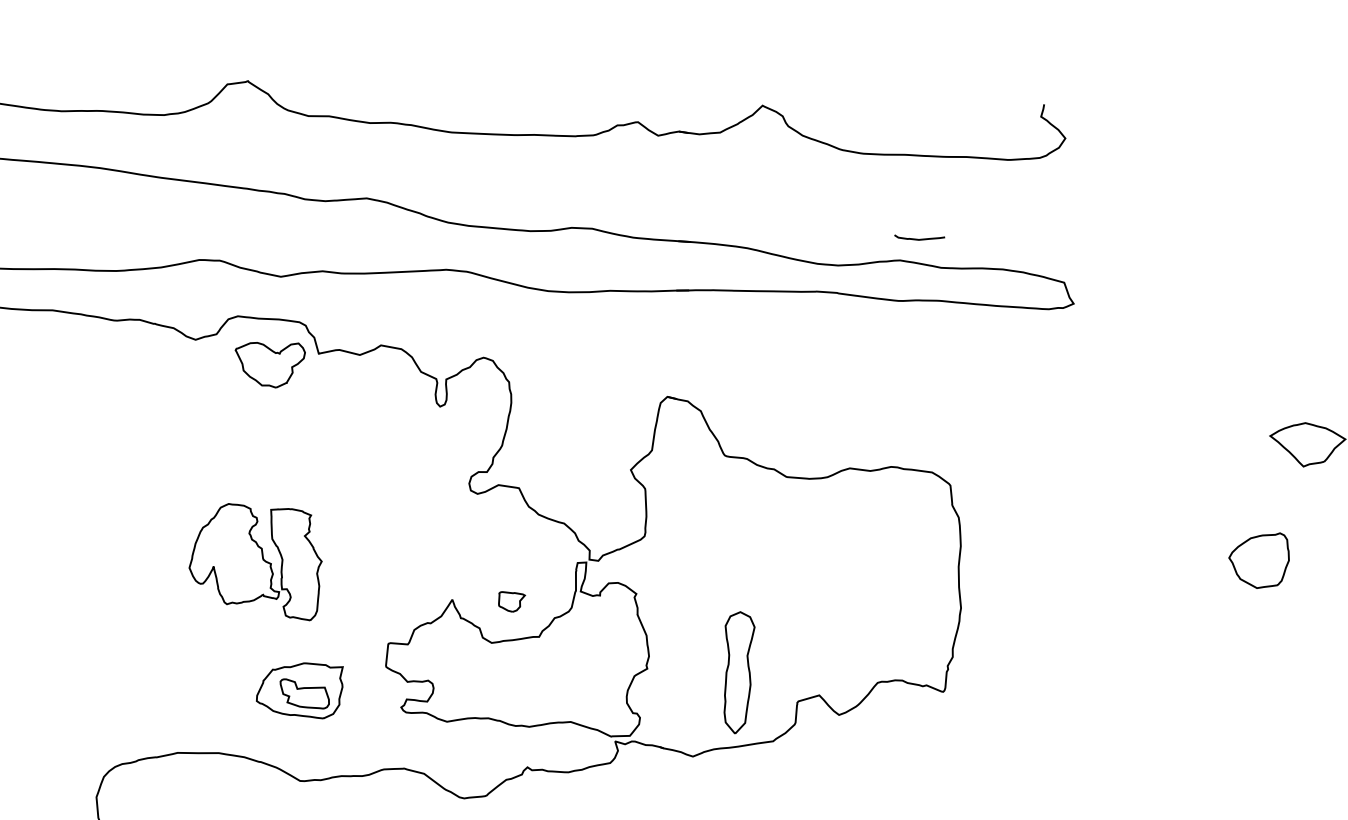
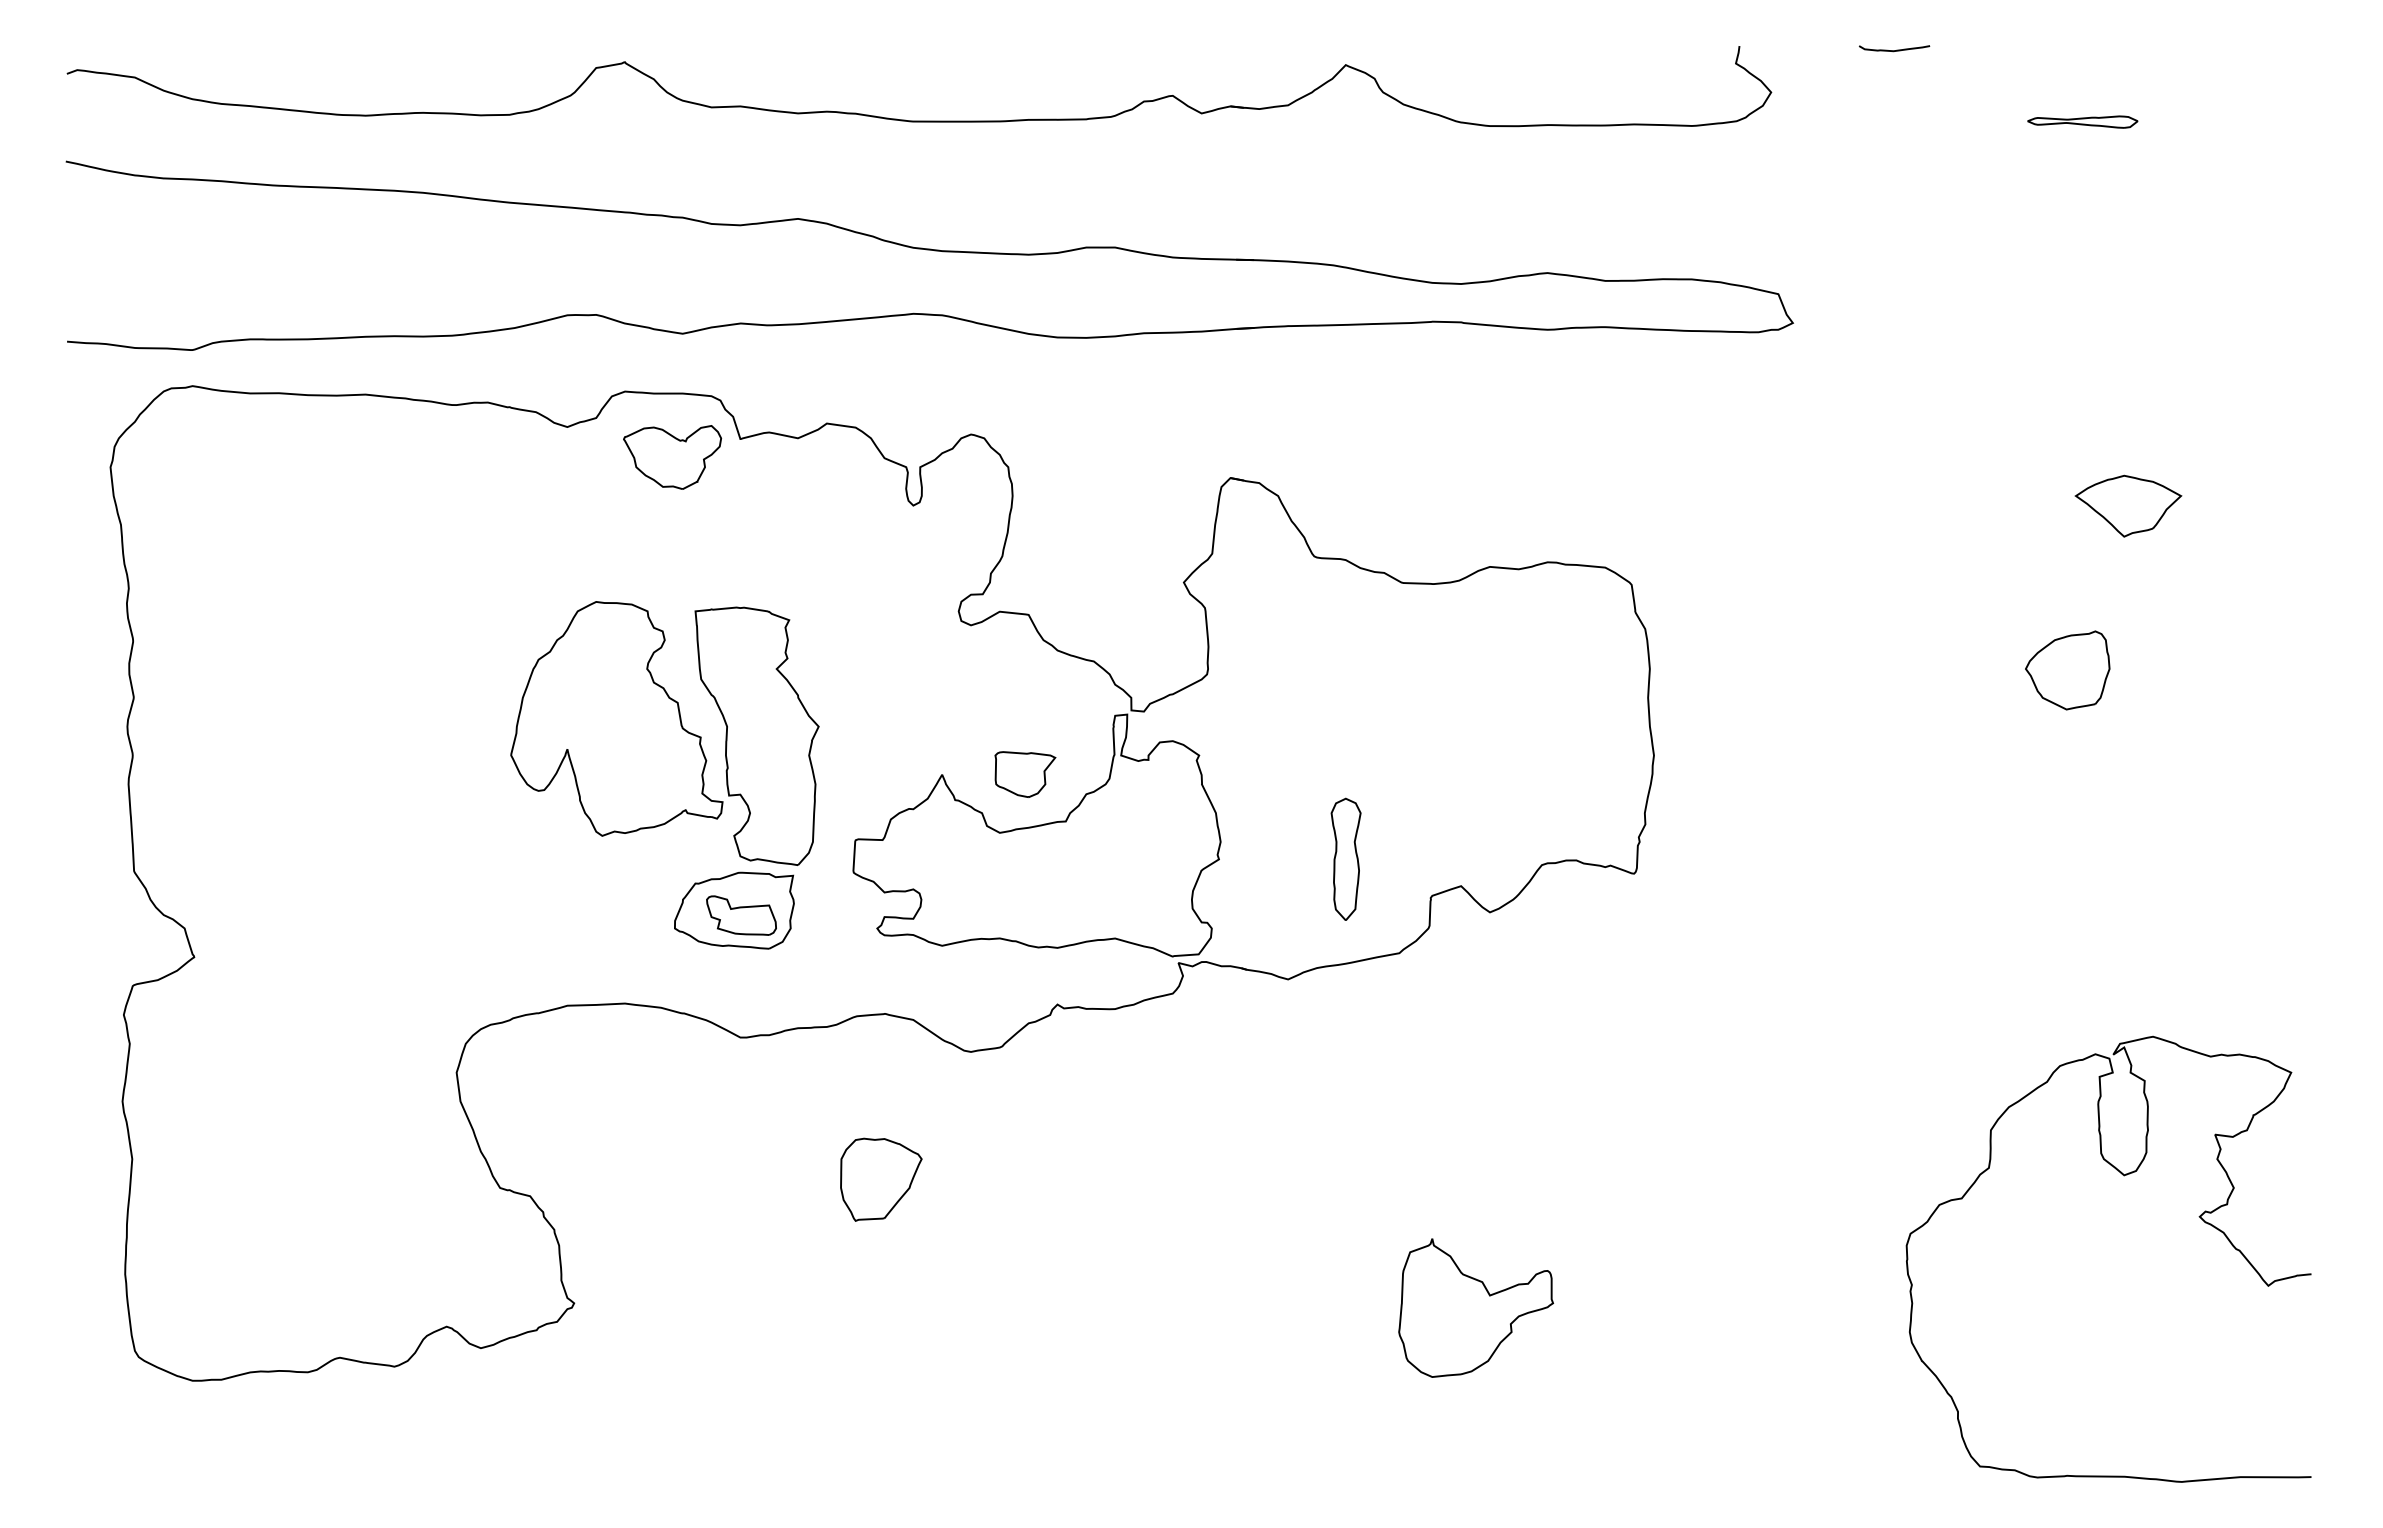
part: (1286, 168) -> (2082, 121), added
curve: (919, 239) -> (1894, 50), moved
part: (255, 561) -> (664, 733), size x1.67
part: (511, 602) -> (1025, 774), size x1.67
part: (737, 672) -> (1345, 858), size x0.71

